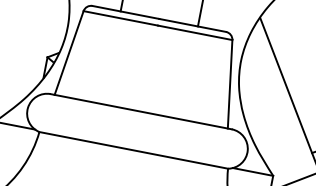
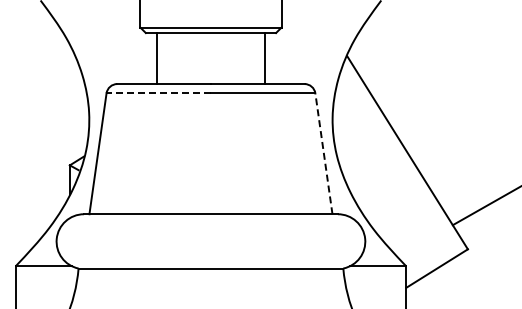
line: (120, 18) -> (158, 93), solid -> dashed
line: (229, 84) -> (323, 153), solid -> dashed

